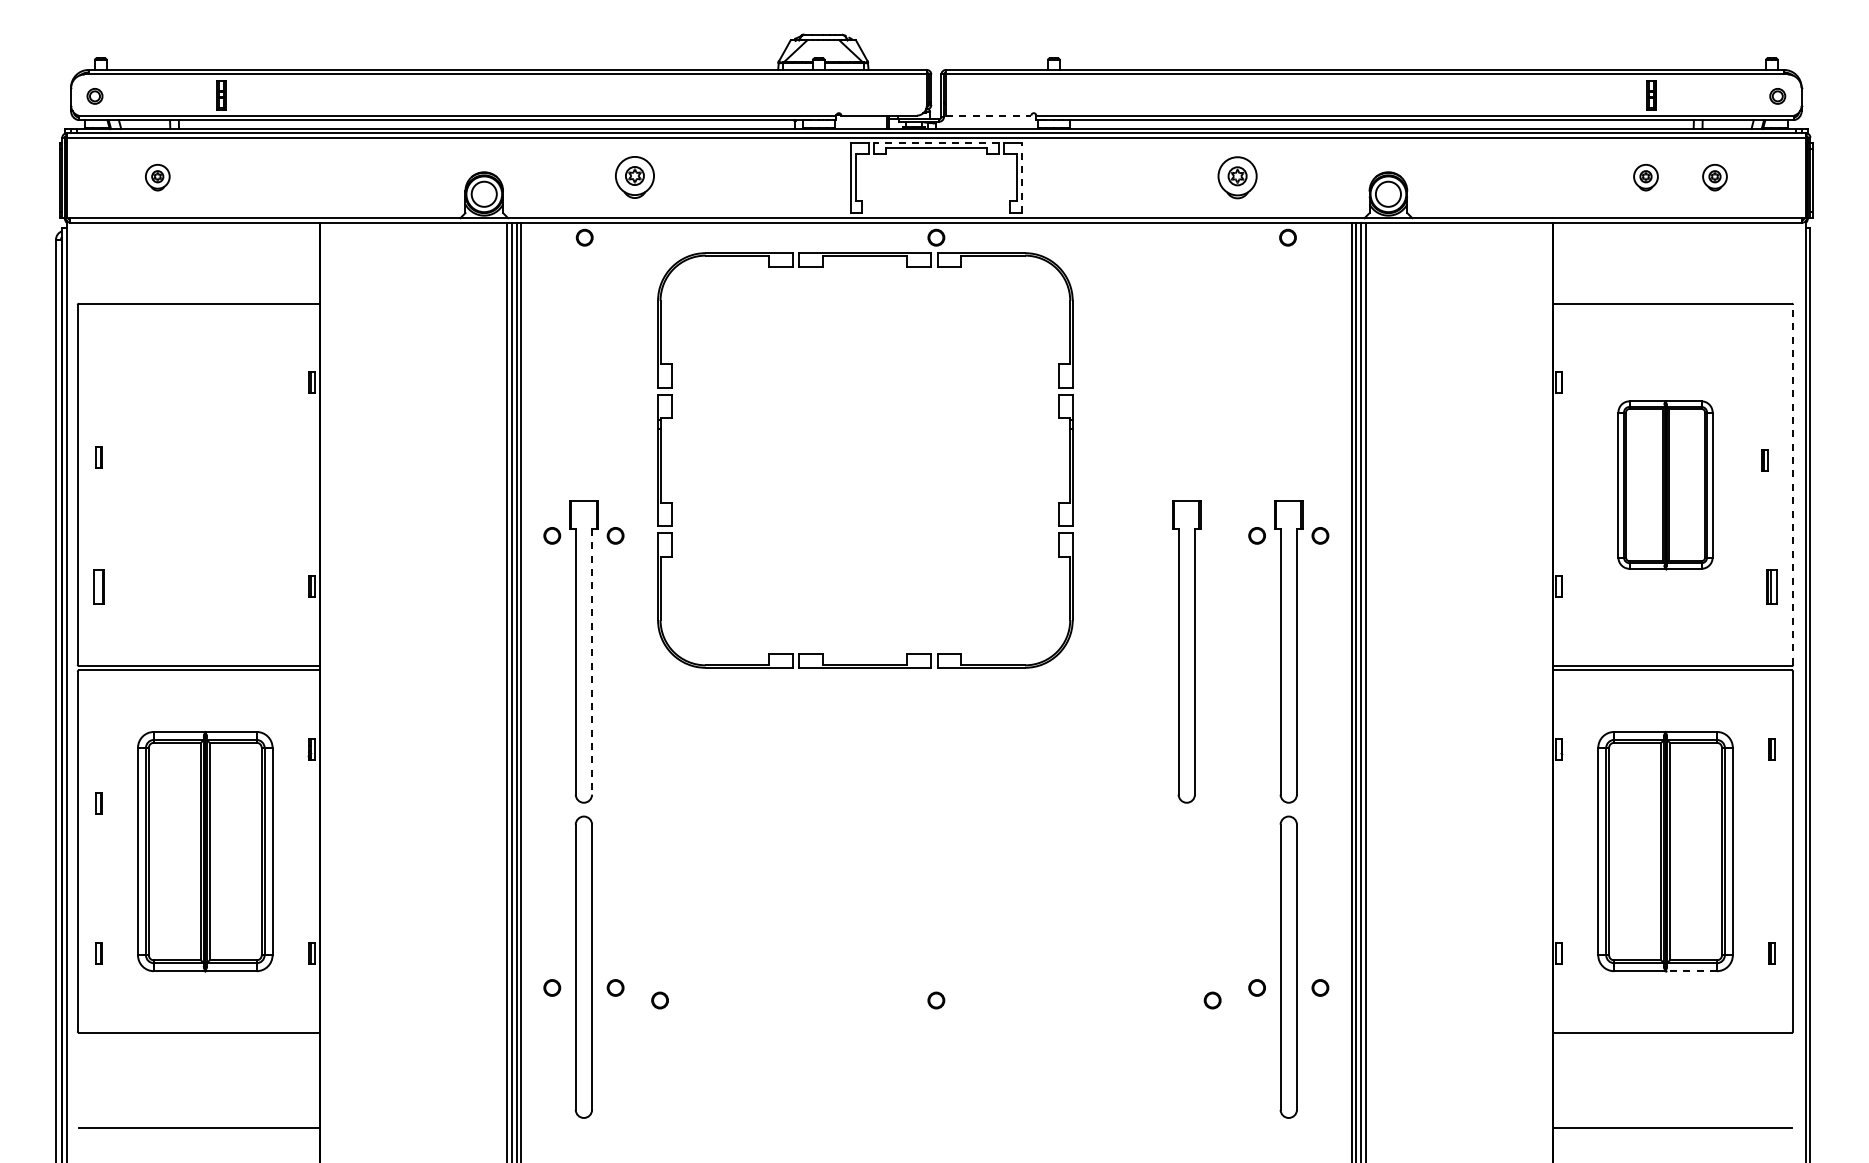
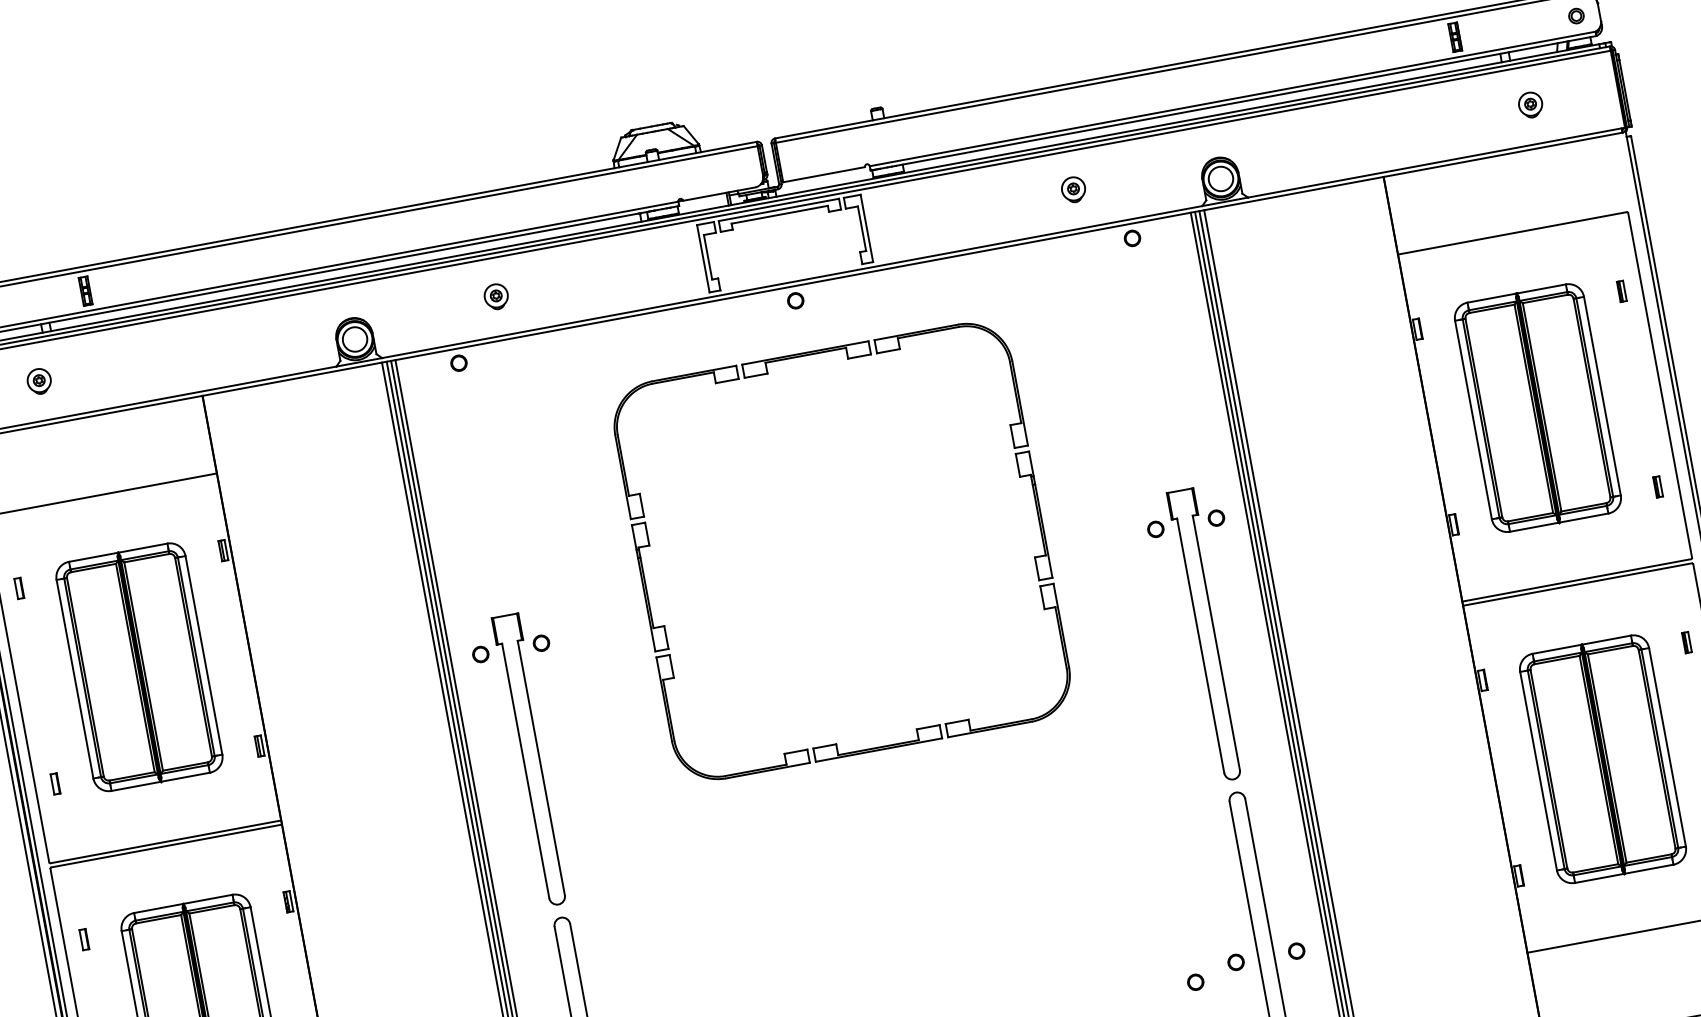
line: (988, 115) -> (823, 174), dashed -> solid
line: (936, 142) -> (778, 209), dashed -> solid
part: (634, 177) -> (495, 296), size x0.62
line: (1021, 177) -> (866, 228), dashed -> solid
part: (1237, 177) -> (1073, 189), size x0.62
part: (1645, 177) -> (1464, 117), removed
part: (906, 267) -> (847, 359), moved
part: (98, 457) -> (19, 588), moved
part: (1764, 460) -> (1621, 291), moved
line: (1793, 484) -> (1660, 385), dashed -> solid
part: (205, 485) -> (139, 667), added
part: (1665, 485) -> (1538, 408), size x1.43
part: (98, 586) -> (55, 783), size x0.62
part: (1771, 586) -> (1657, 486), size x0.62
part: (1186, 651) -> (1108, 652), removed
line: (592, 661) -> (541, 767), dashed -> solid
part: (98, 803) -> (84, 939), moved
line: (1691, 971) -> (1649, 869), dashed -> solid

